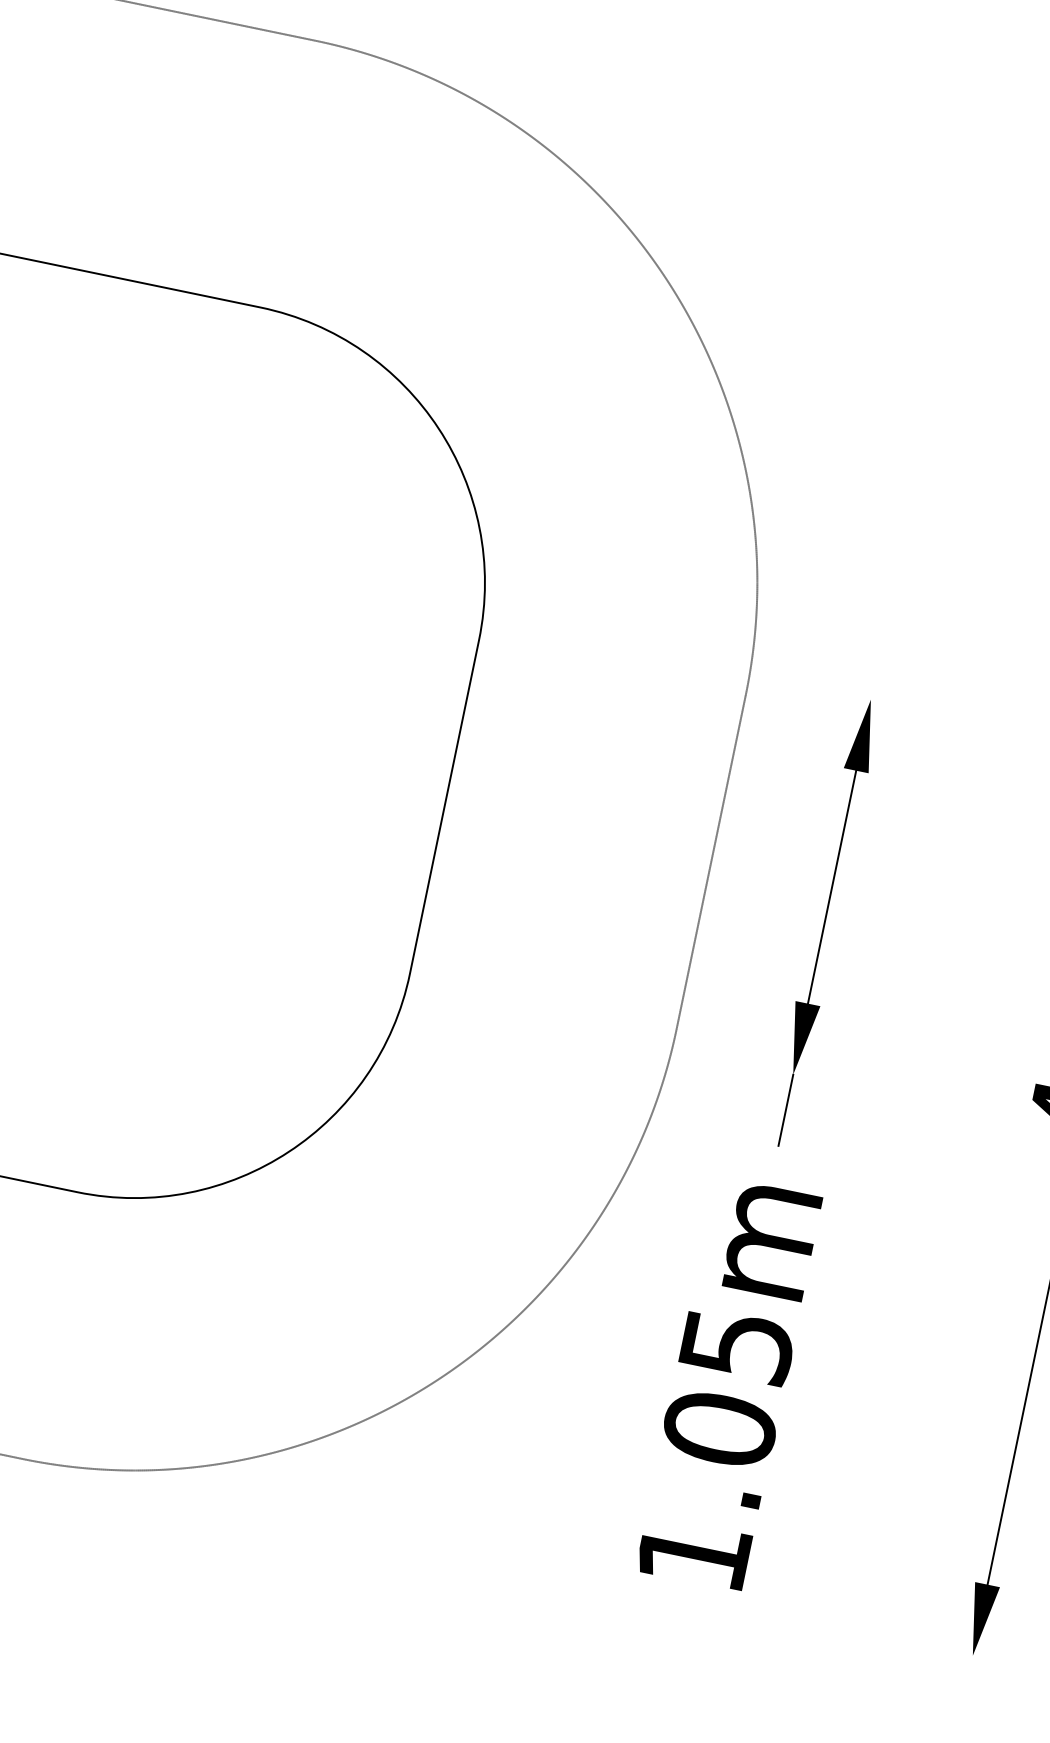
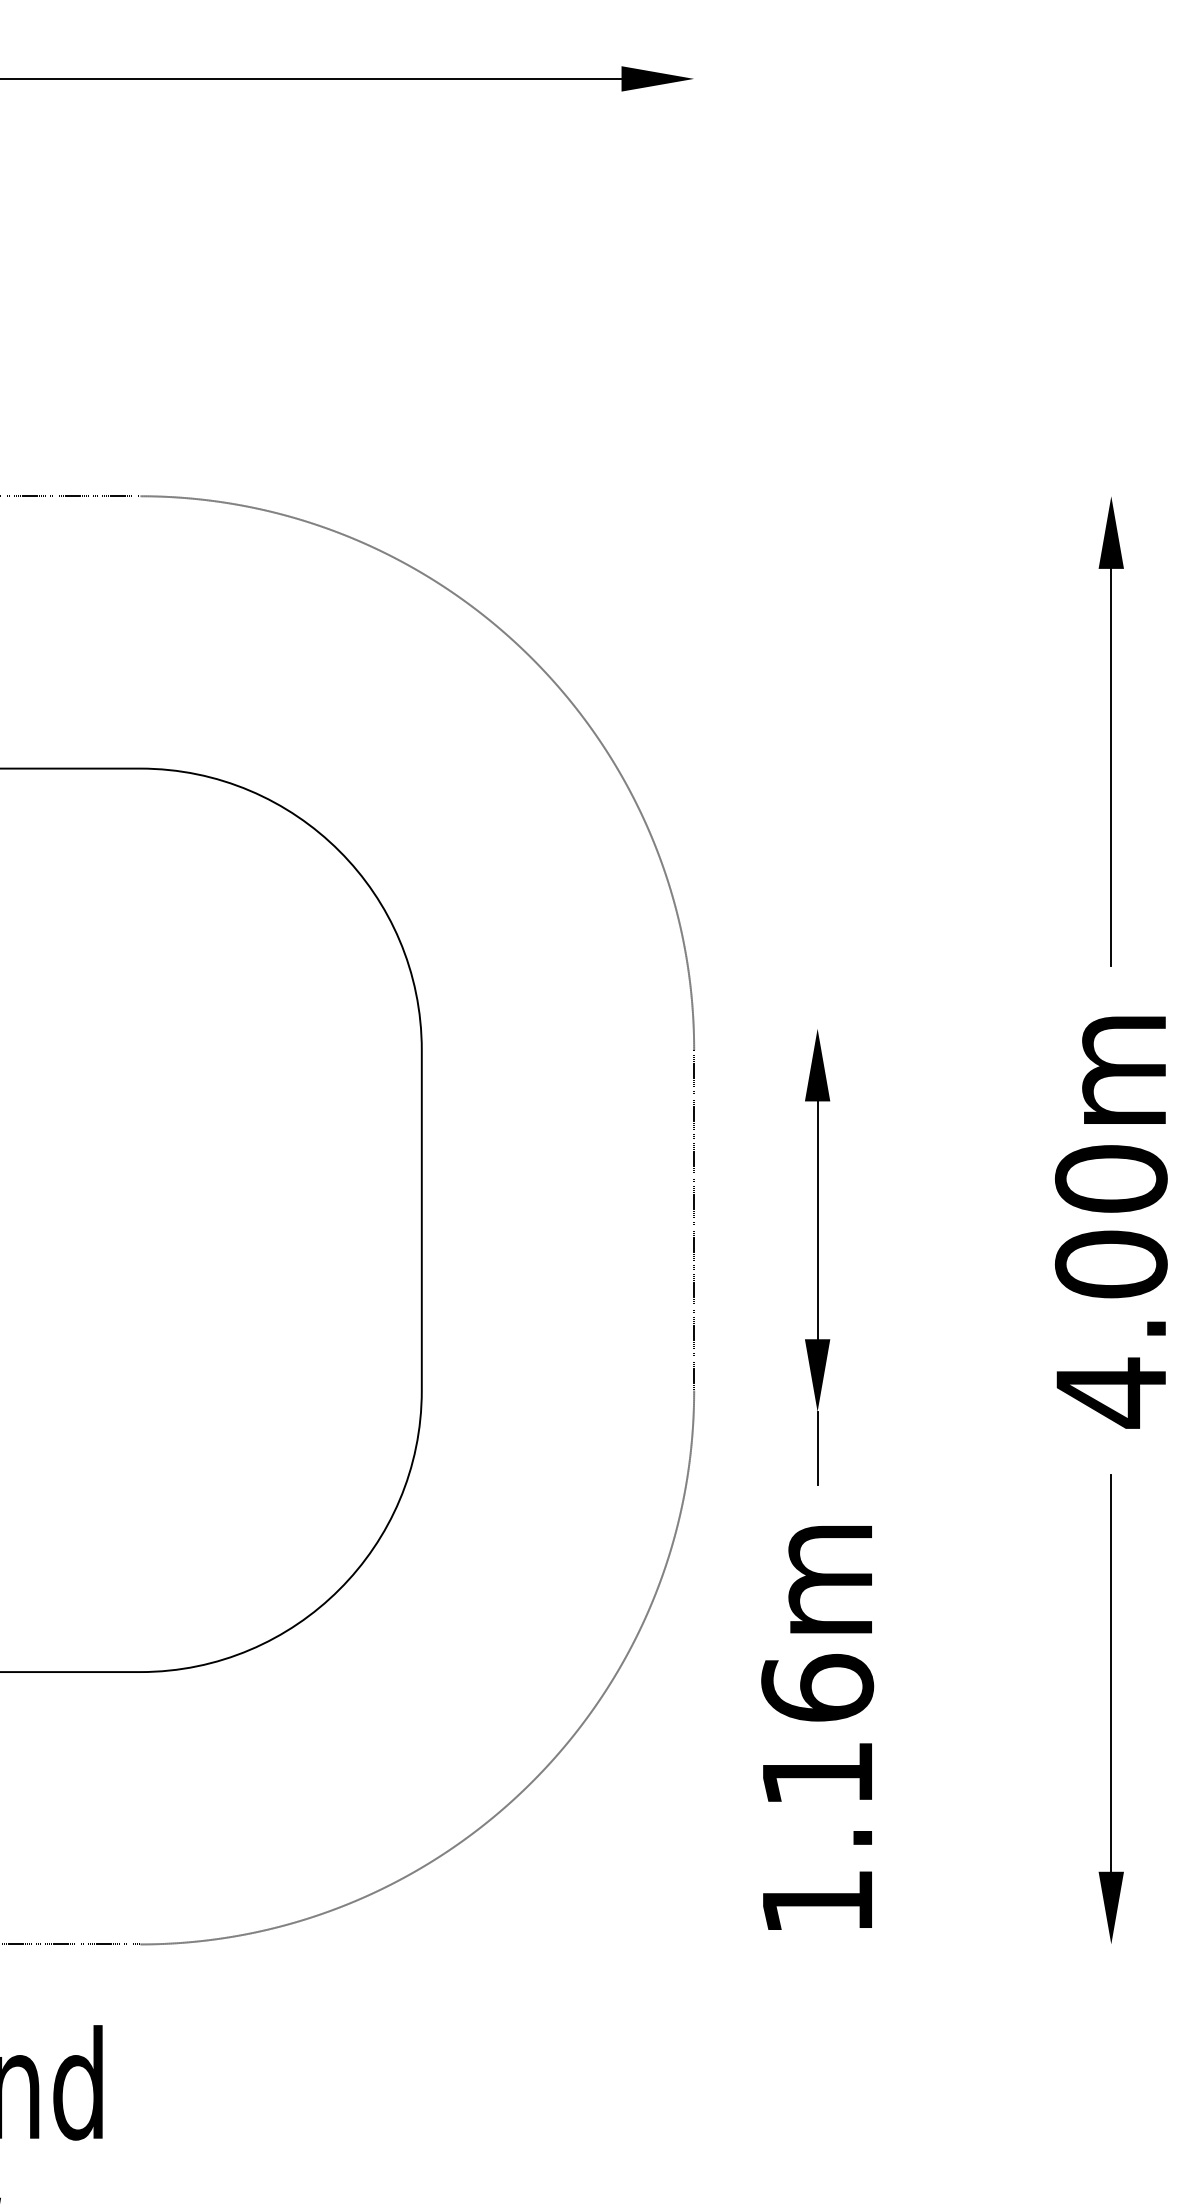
text: (728, 1386) -> (817, 1730), 1.05m -> 1.16m

